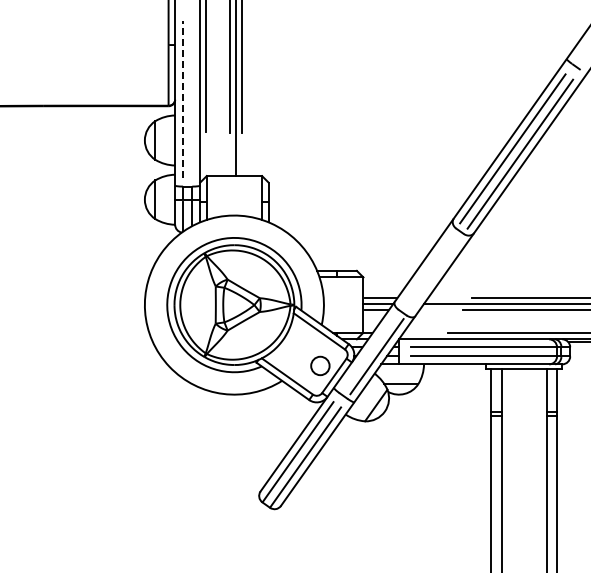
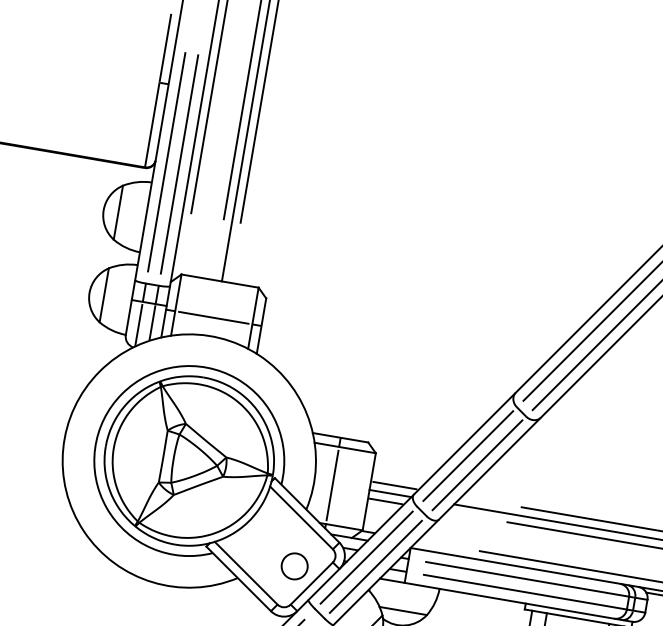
line: (183, 99) -> (167, 162), dashed -> solid
line: (192, 99) -> (179, 164), added
line: (234, 202) -> (213, 317), added
line: (428, 268) -> (468, 456), added
line: (435, 273) -> (477, 464), added
line: (337, 304) -> (333, 484), added
line: (369, 350) -> (366, 556), added

